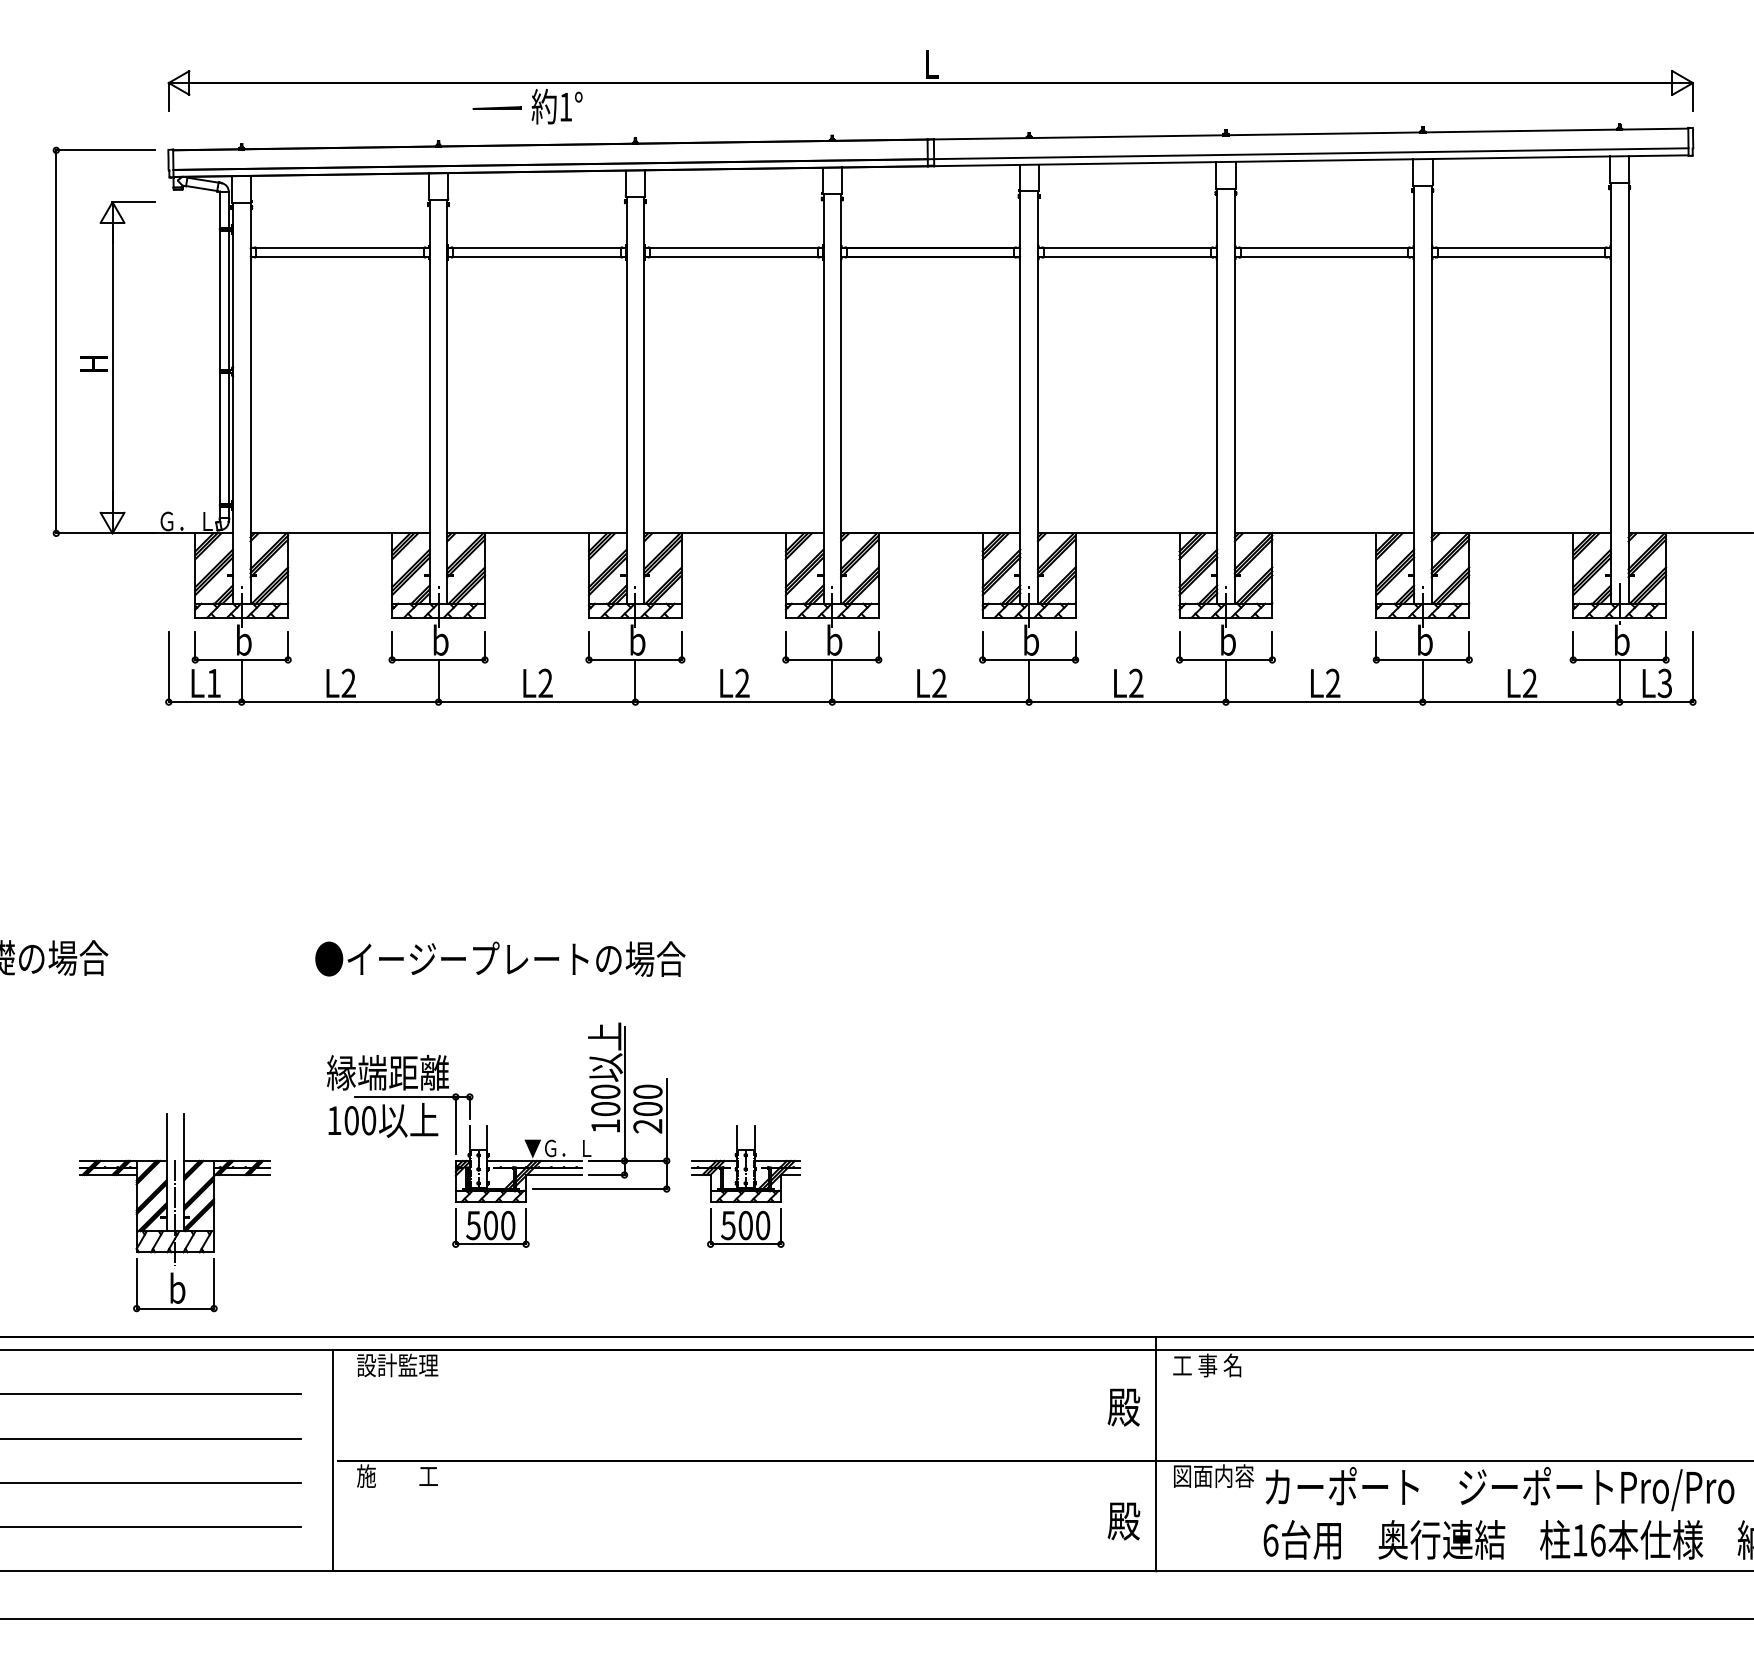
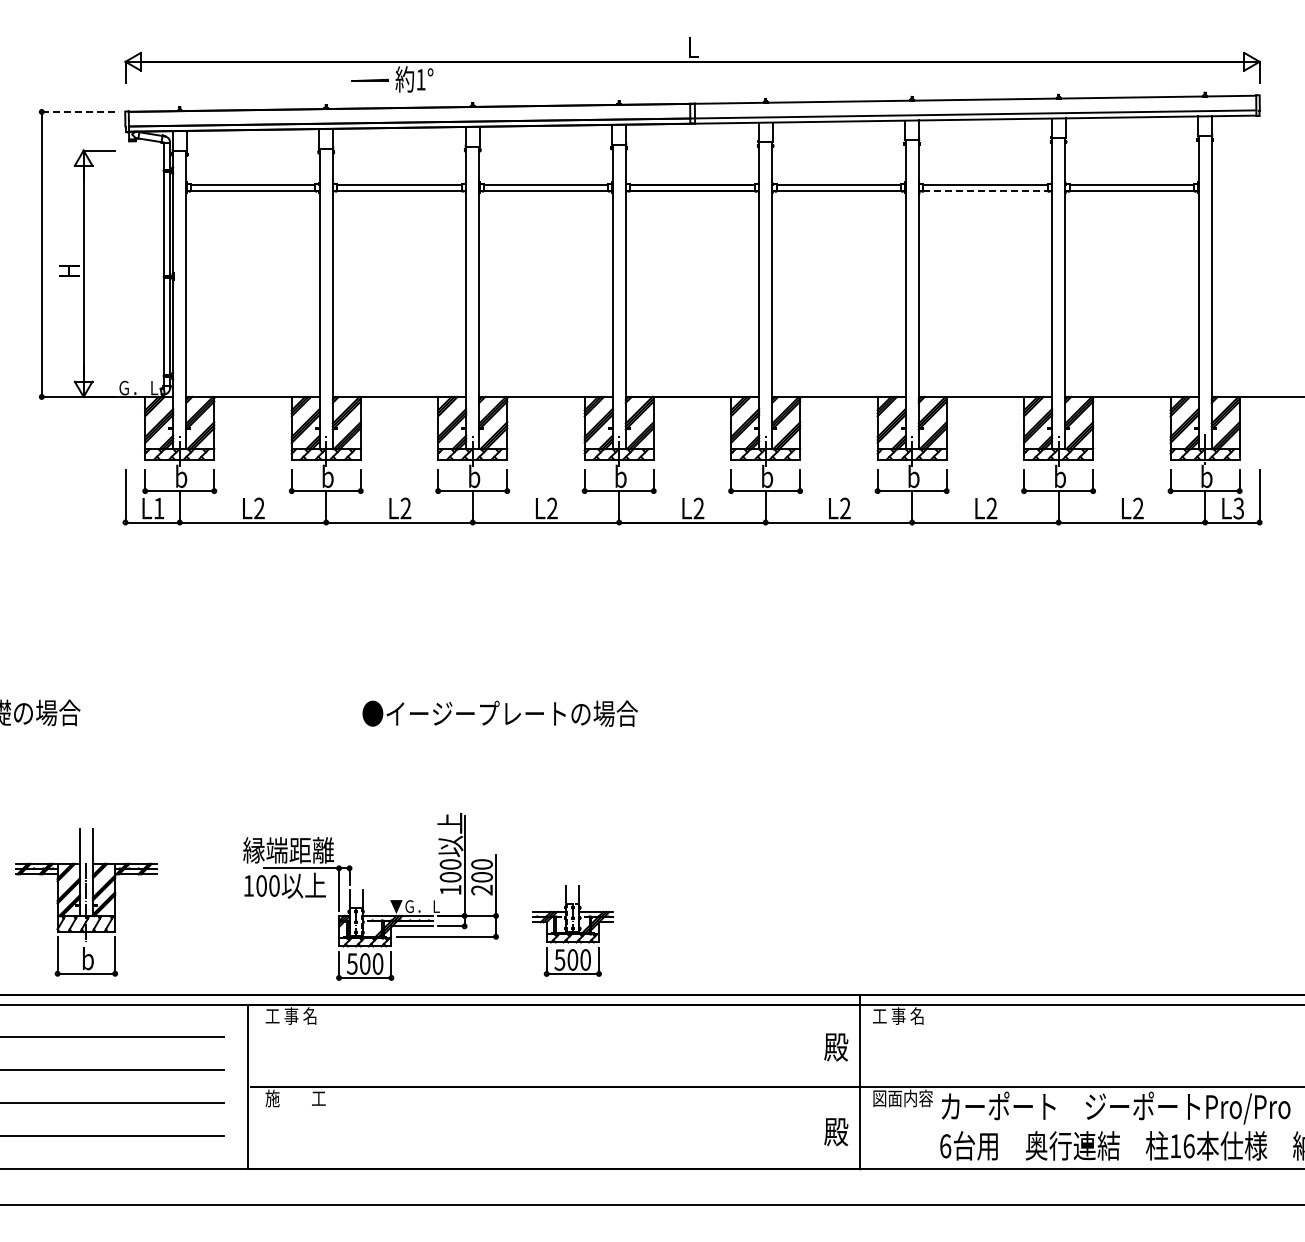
line: (105, 149) -> (78, 111), solid -> dashed
line: (1324, 257) -> (985, 191), solid -> dashed
text: (499, 958) -> (499, 713), moved
part: (488, 1134) -> (363, 896), moved
part: (745, 1185) -> (572, 930), moved
part: (175, 1212) -> (86, 902), moved
text: (397, 1364) -> (295, 1015), 設計監理 -> 工 事 名

